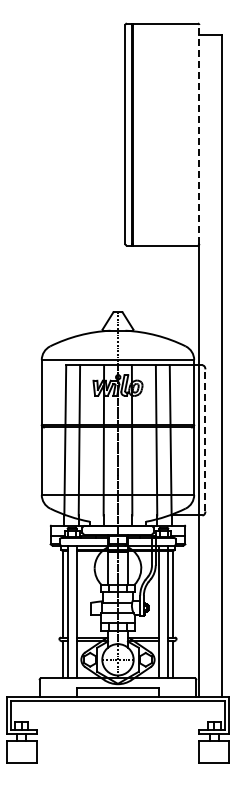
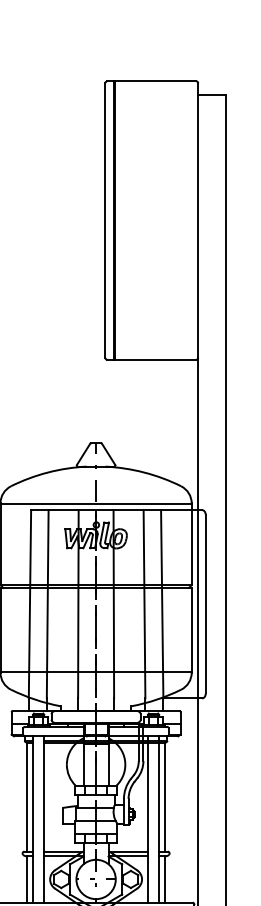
line: (199, 134) -> (198, 220), dashed -> solid
line: (205, 439) -> (205, 603), dashed -> solid

